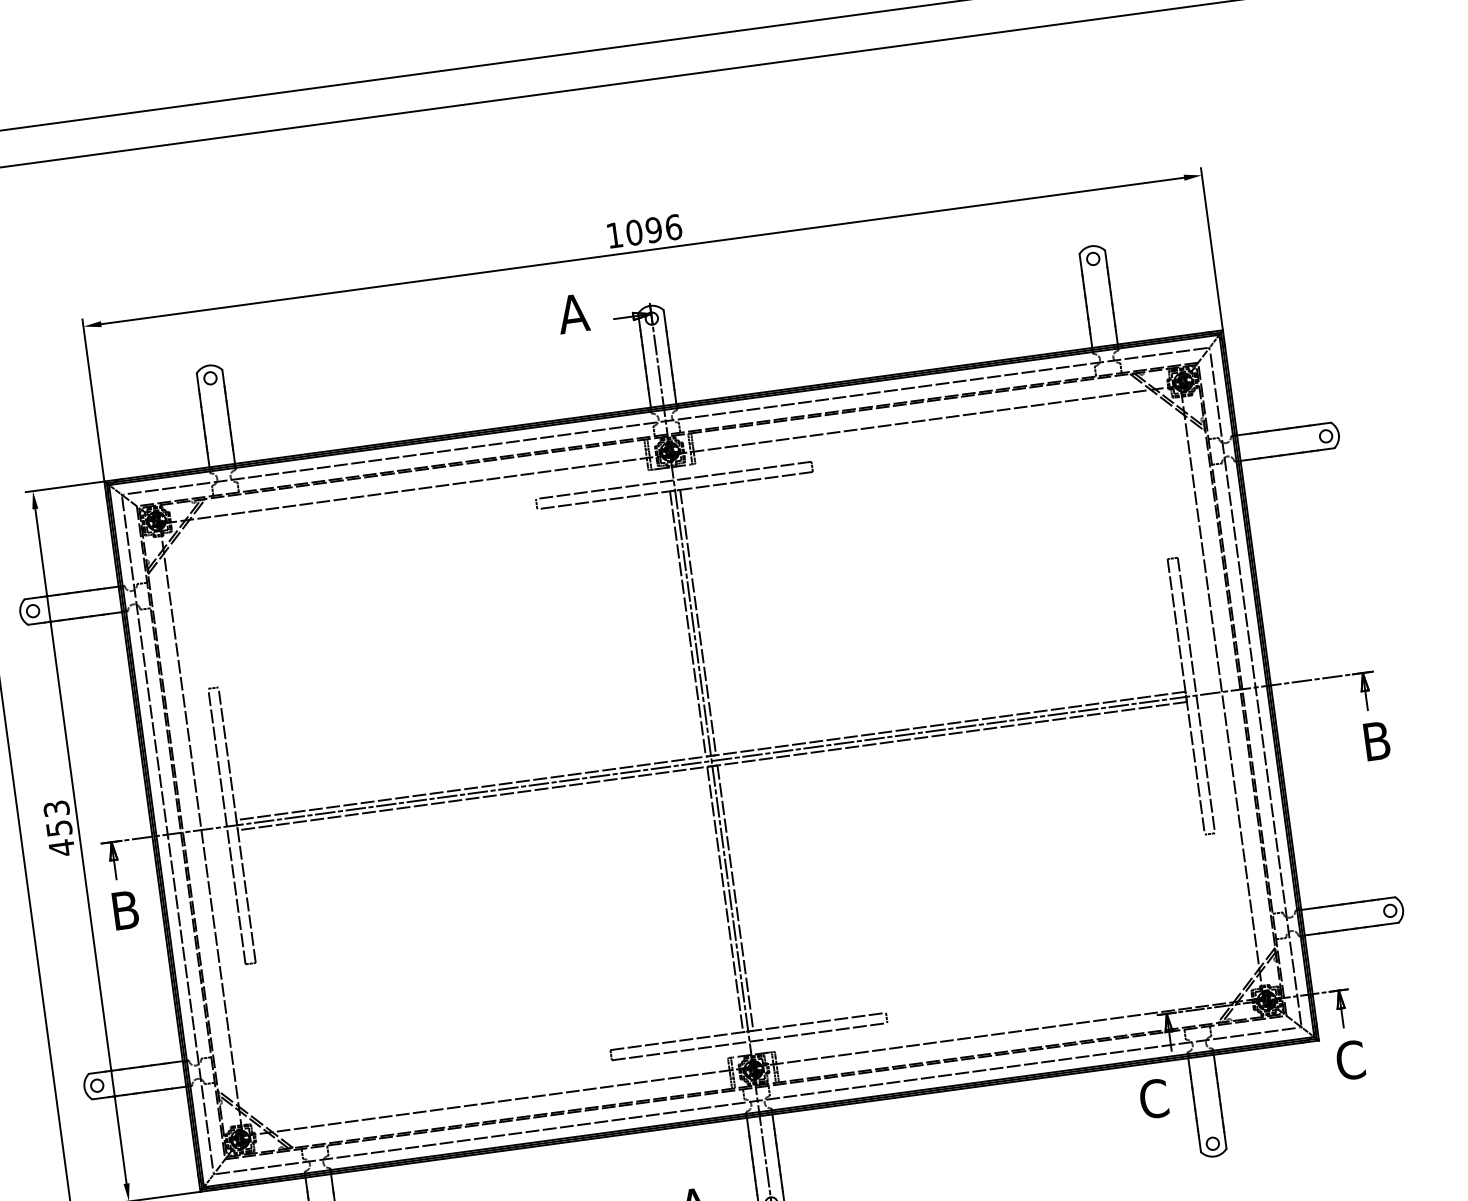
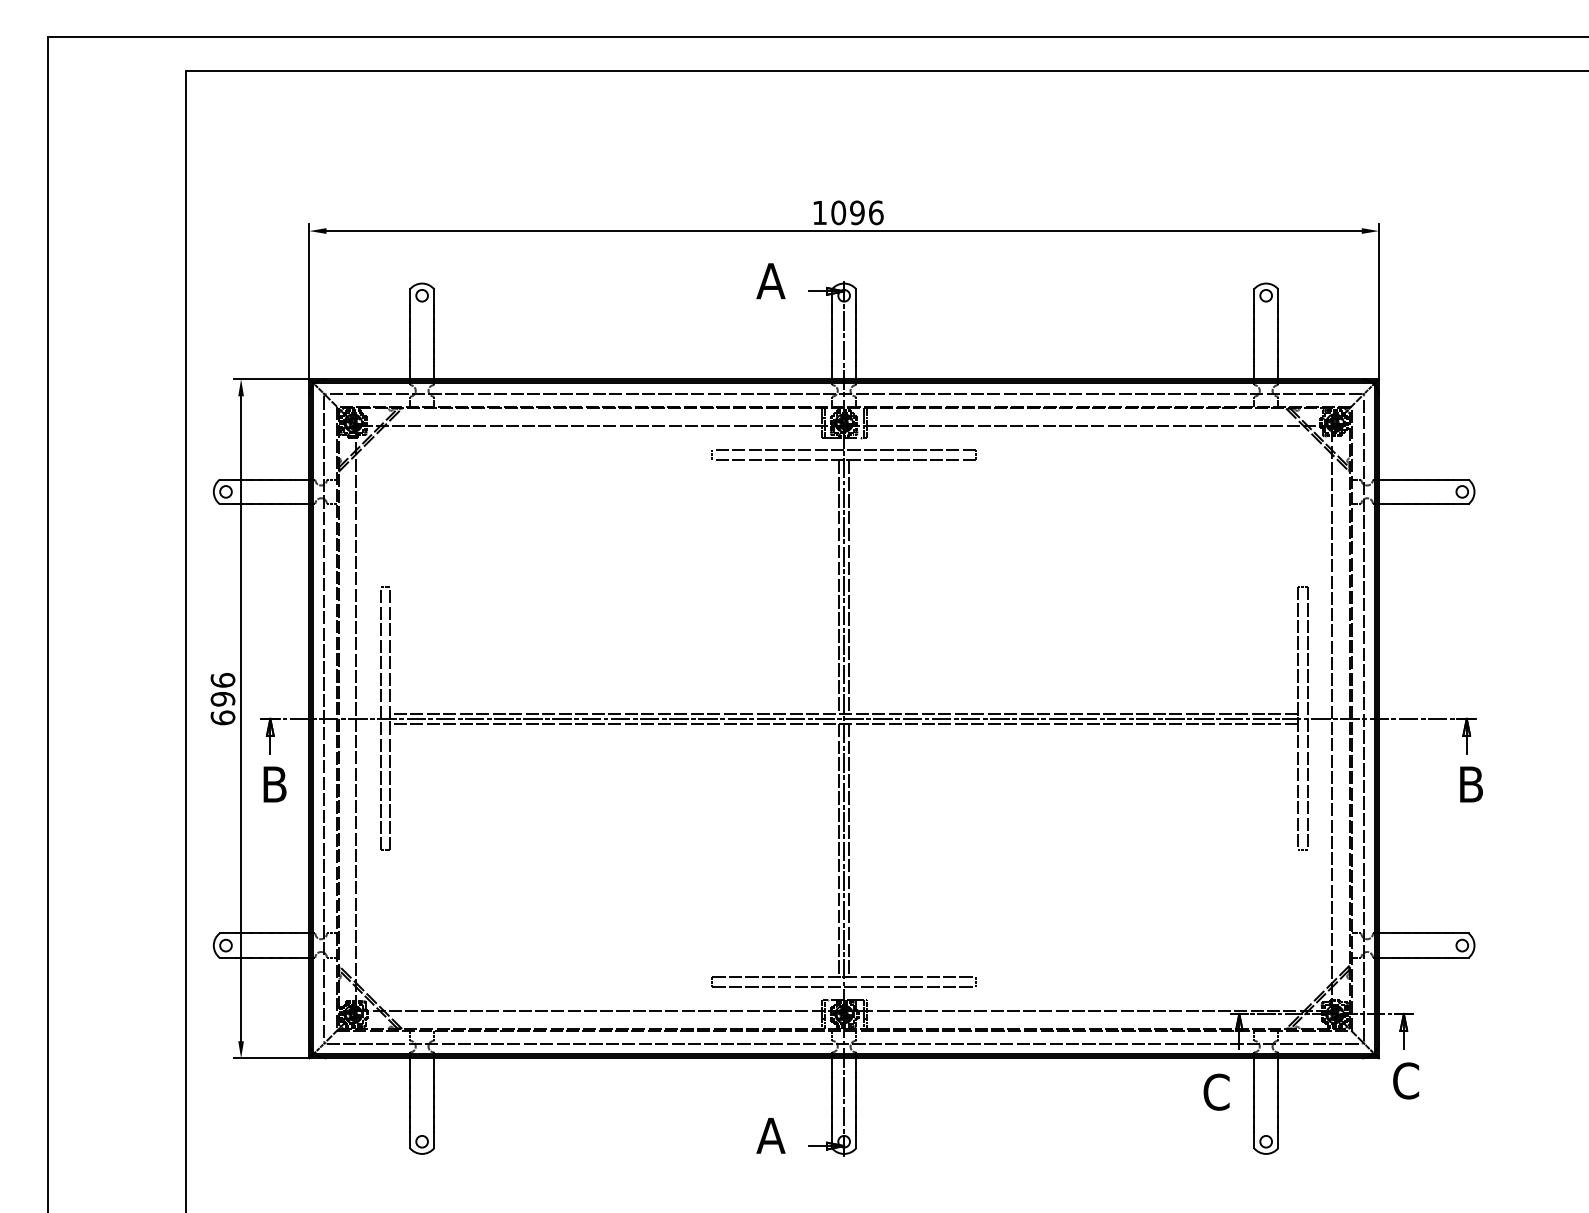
text: (58, 828) -> (222, 699), 453 -> 696

